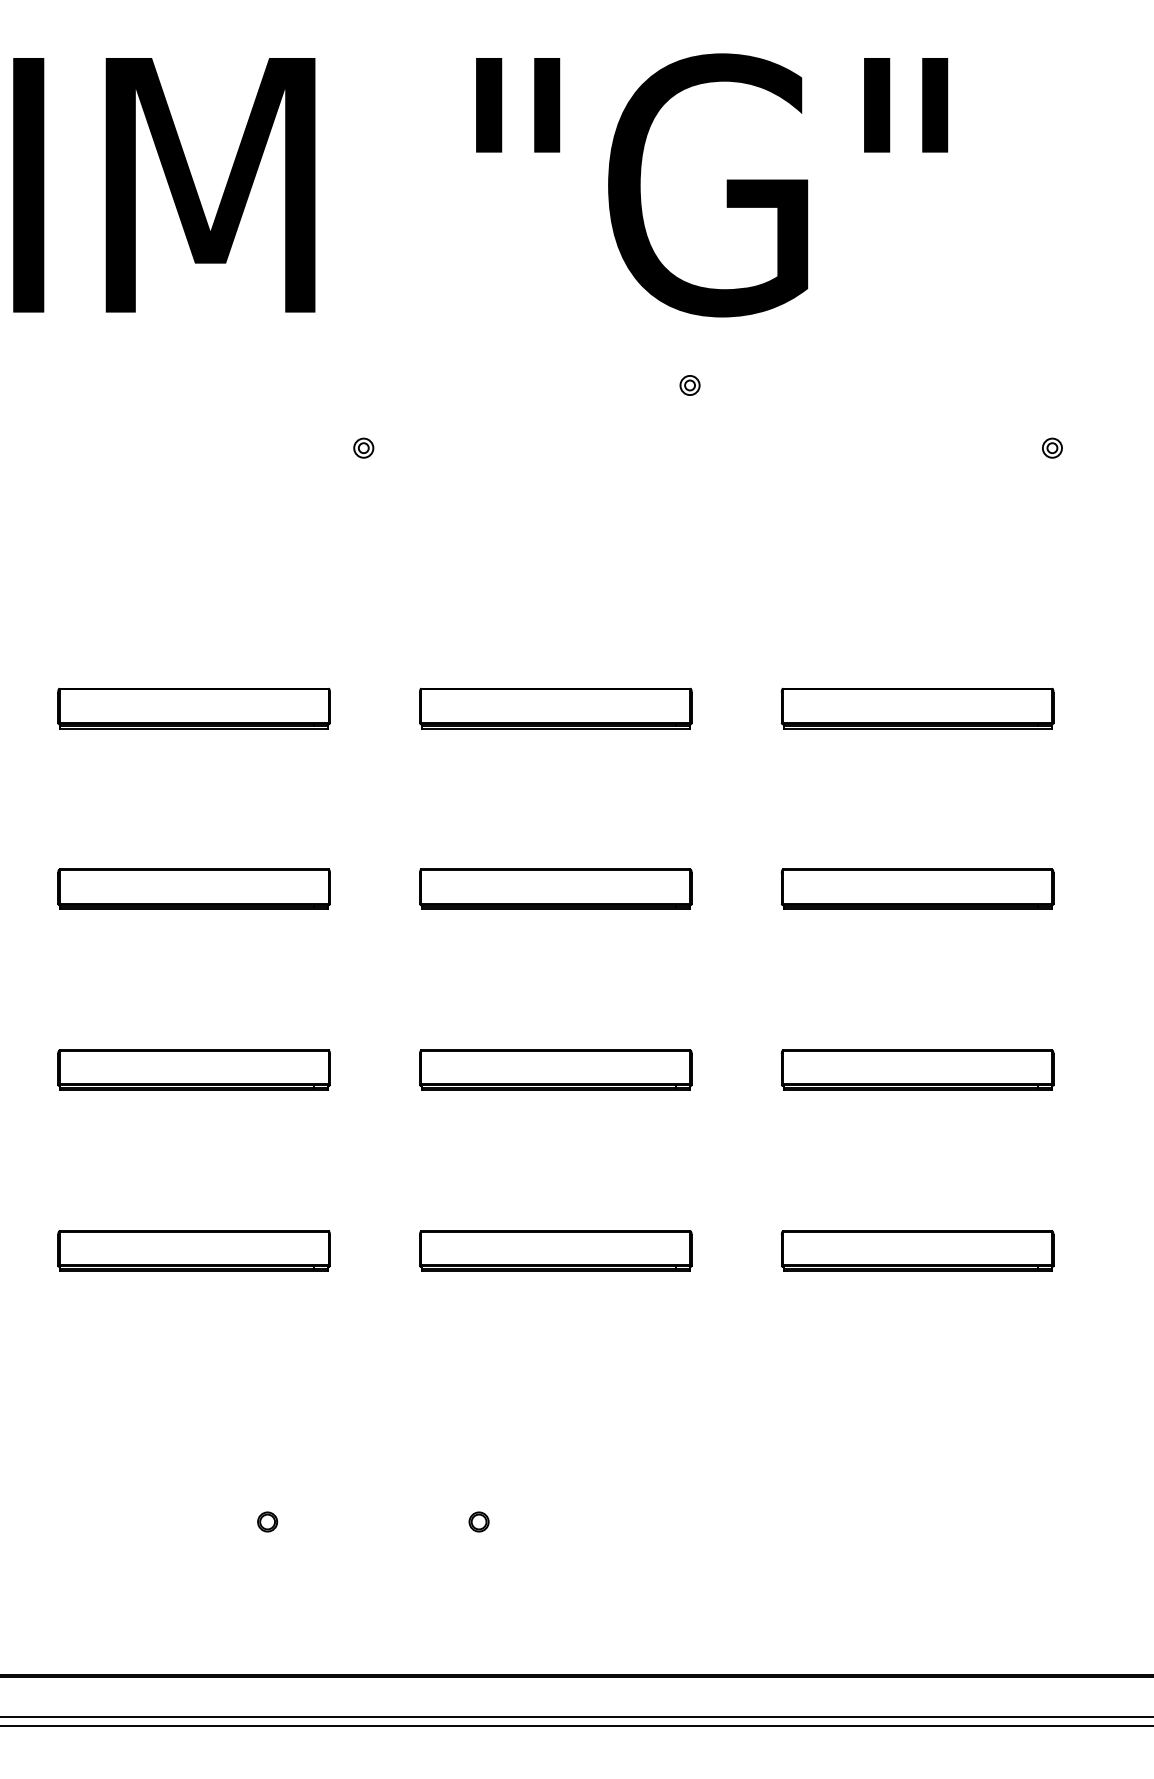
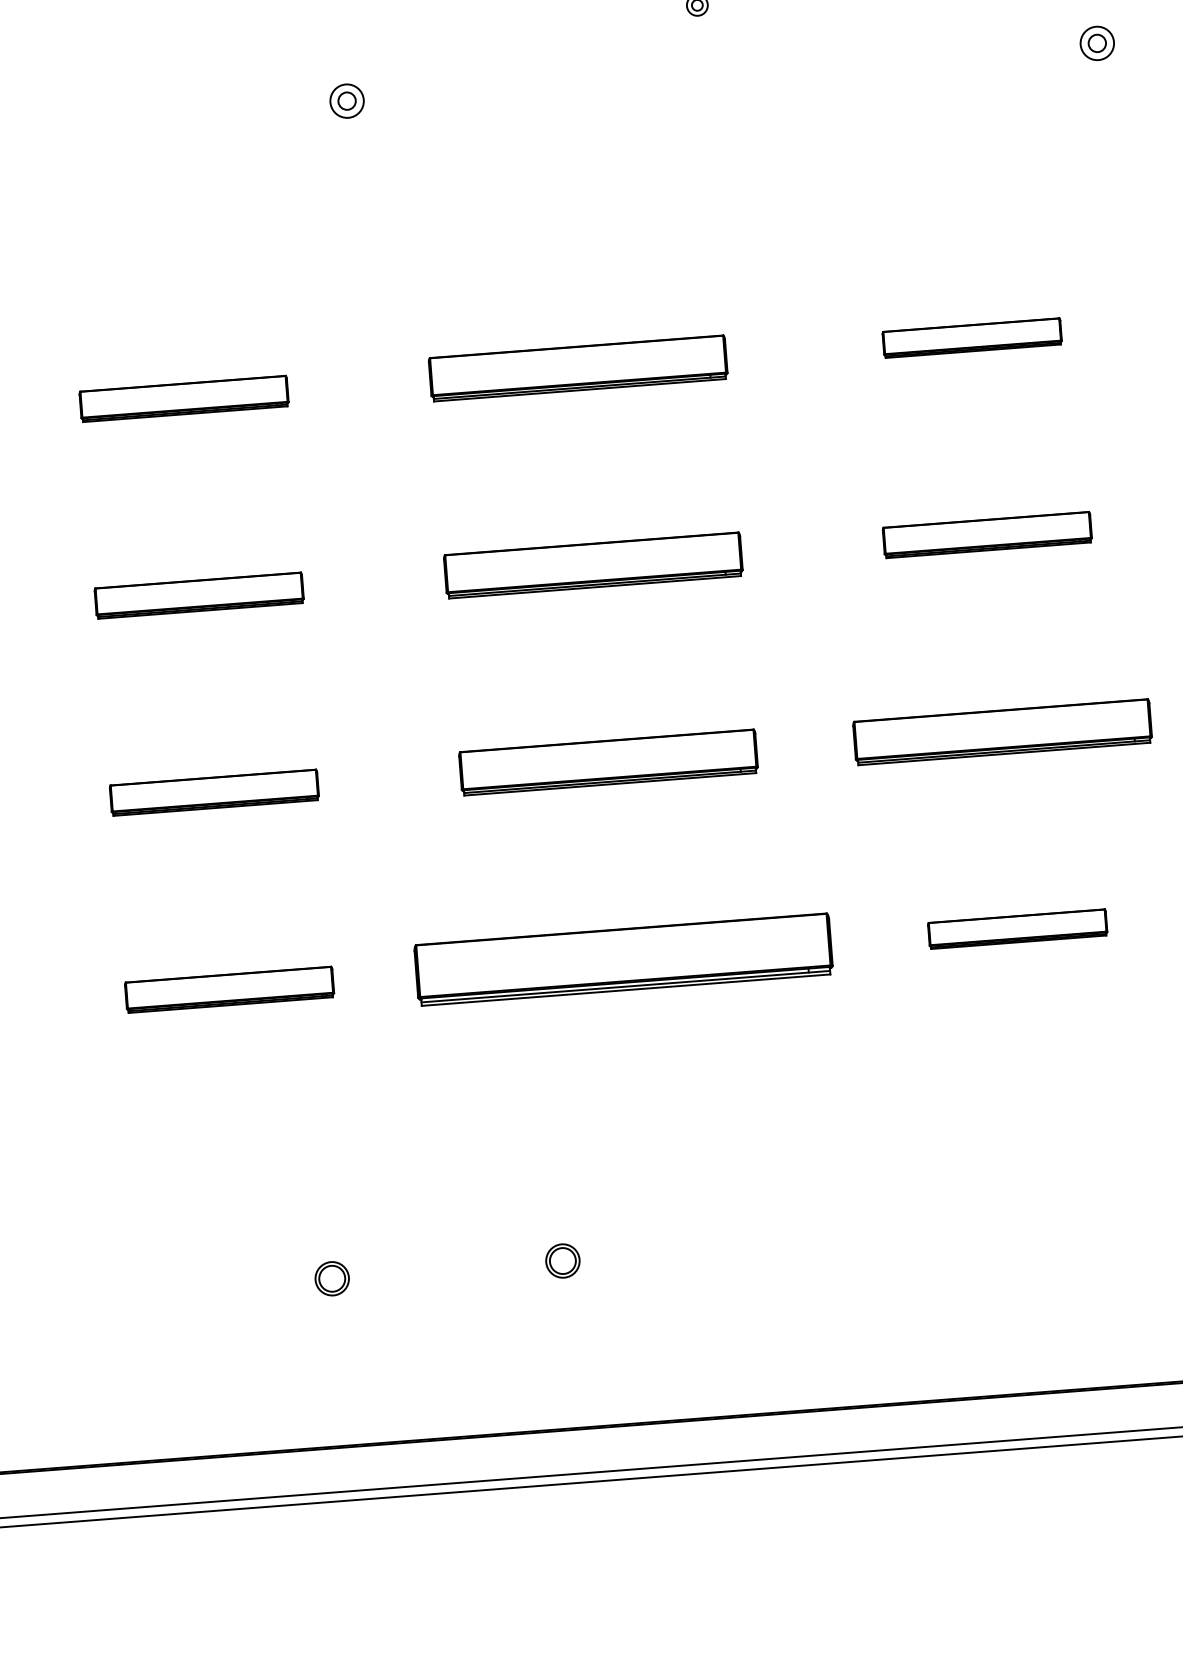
part: (363, 447) -> (346, 100), size x1.6
part: (1052, 447) -> (1097, 42), size x1.6
part: (193, 708) -> (183, 398), size x0.7
part: (917, 708) -> (972, 338), size x0.6
part: (193, 888) -> (198, 594), size x0.7
part: (917, 888) -> (987, 534), size x0.7
part: (193, 1069) -> (213, 792), size x0.7
part: (193, 1250) -> (228, 989), size x0.7
part: (555, 1250) -> (623, 958), size x1.4
part: (917, 1250) -> (1017, 928), size x0.6
part: (267, 1521) -> (332, 1278), size x1.6
part: (478, 1521) -> (562, 1260), size x1.6

